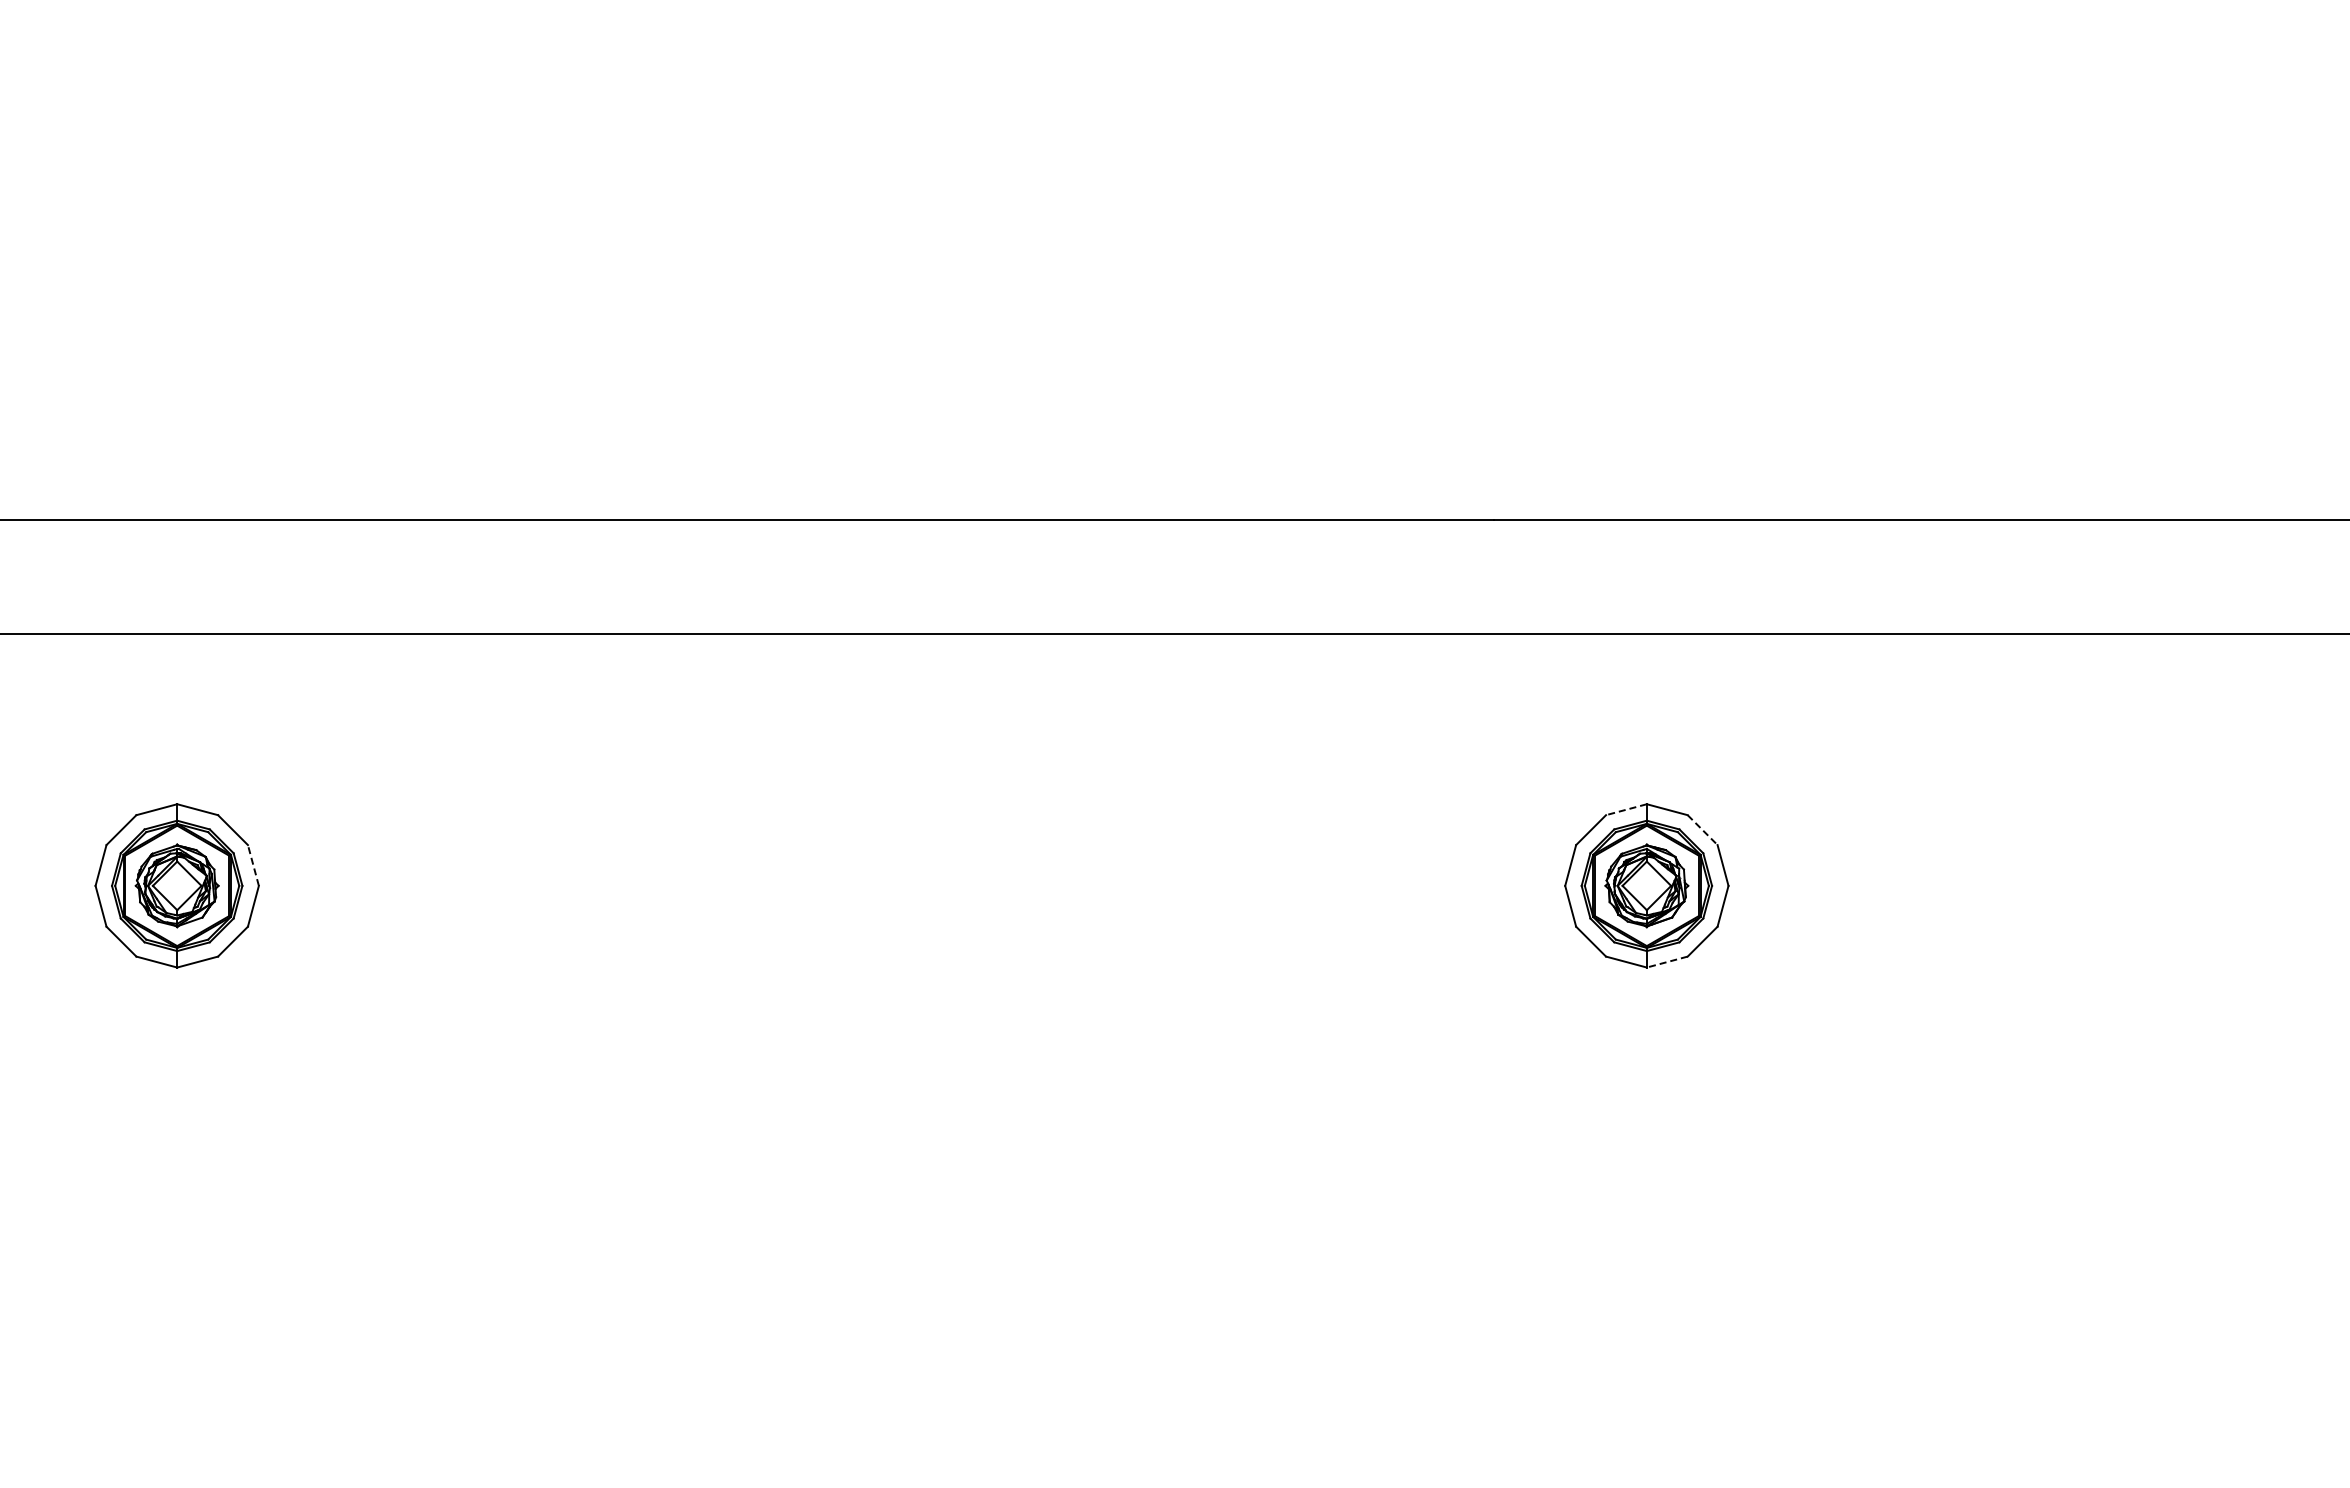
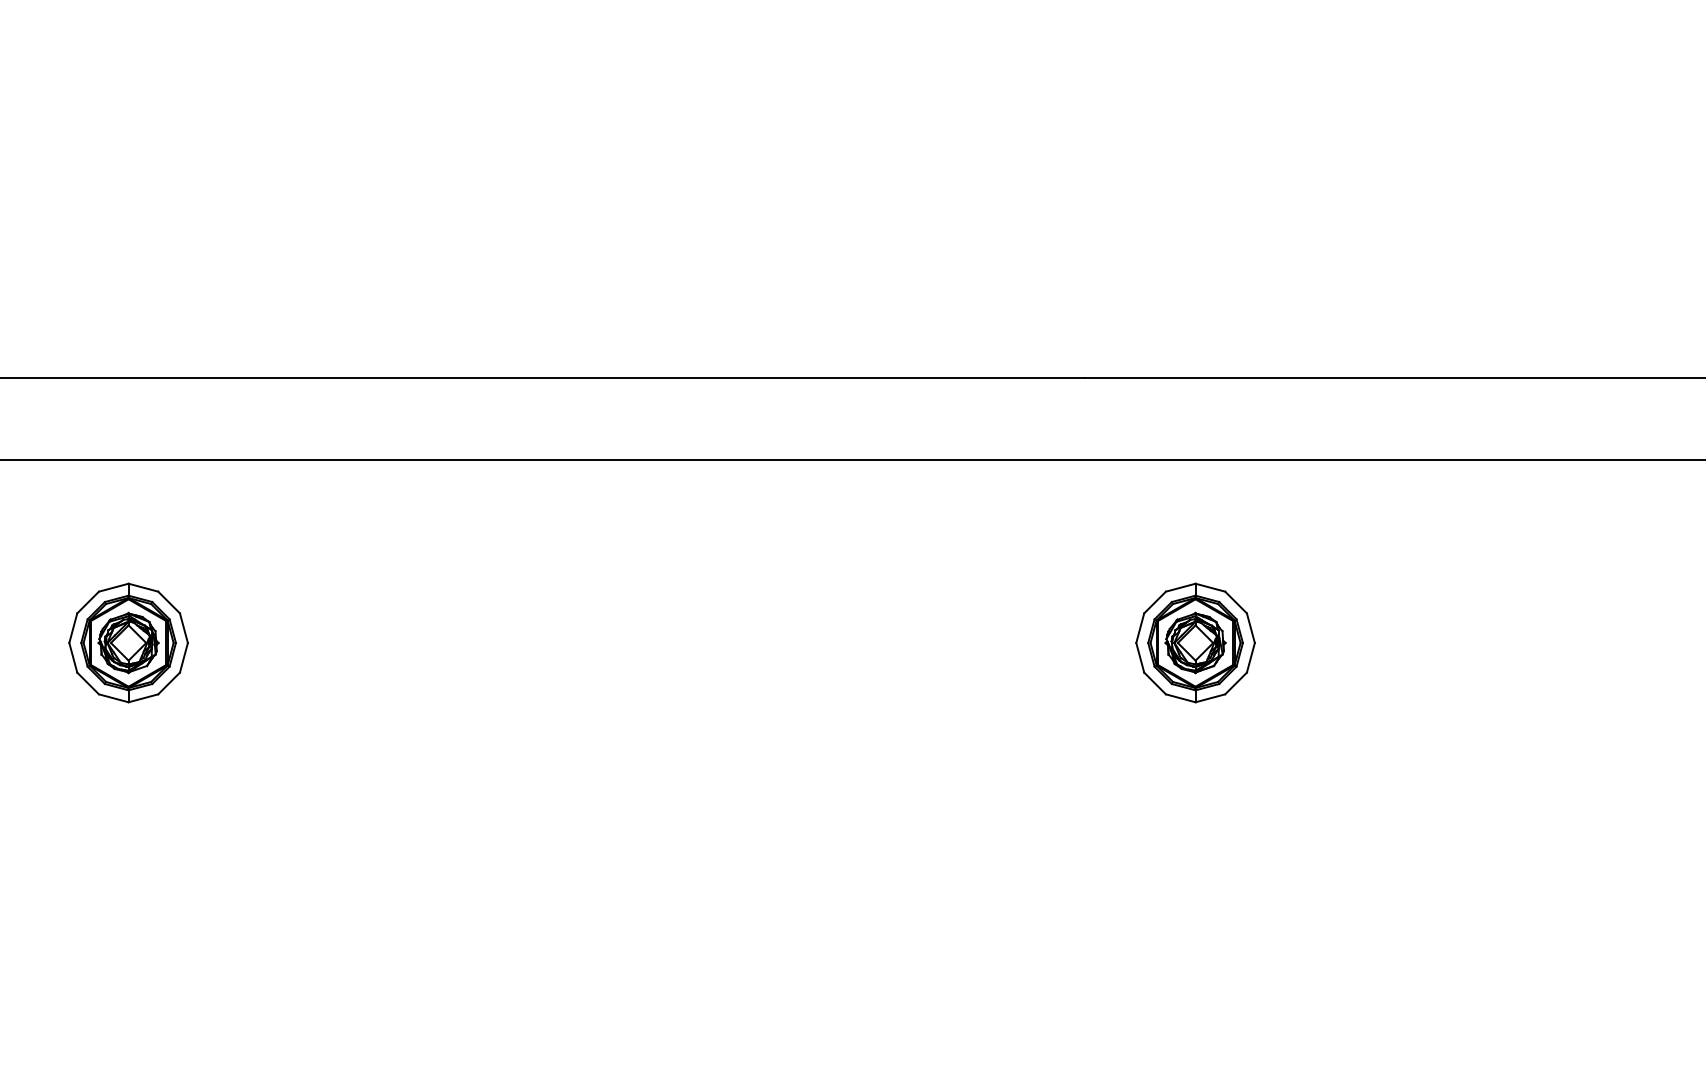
line: (1625, 809) -> (1180, 587), dashed -> solid
line: (1702, 830) -> (1235, 602), dashed -> solid
line: (253, 865) -> (183, 628), dashed -> solid
line: (1666, 962) -> (1209, 698), dashed -> solid

